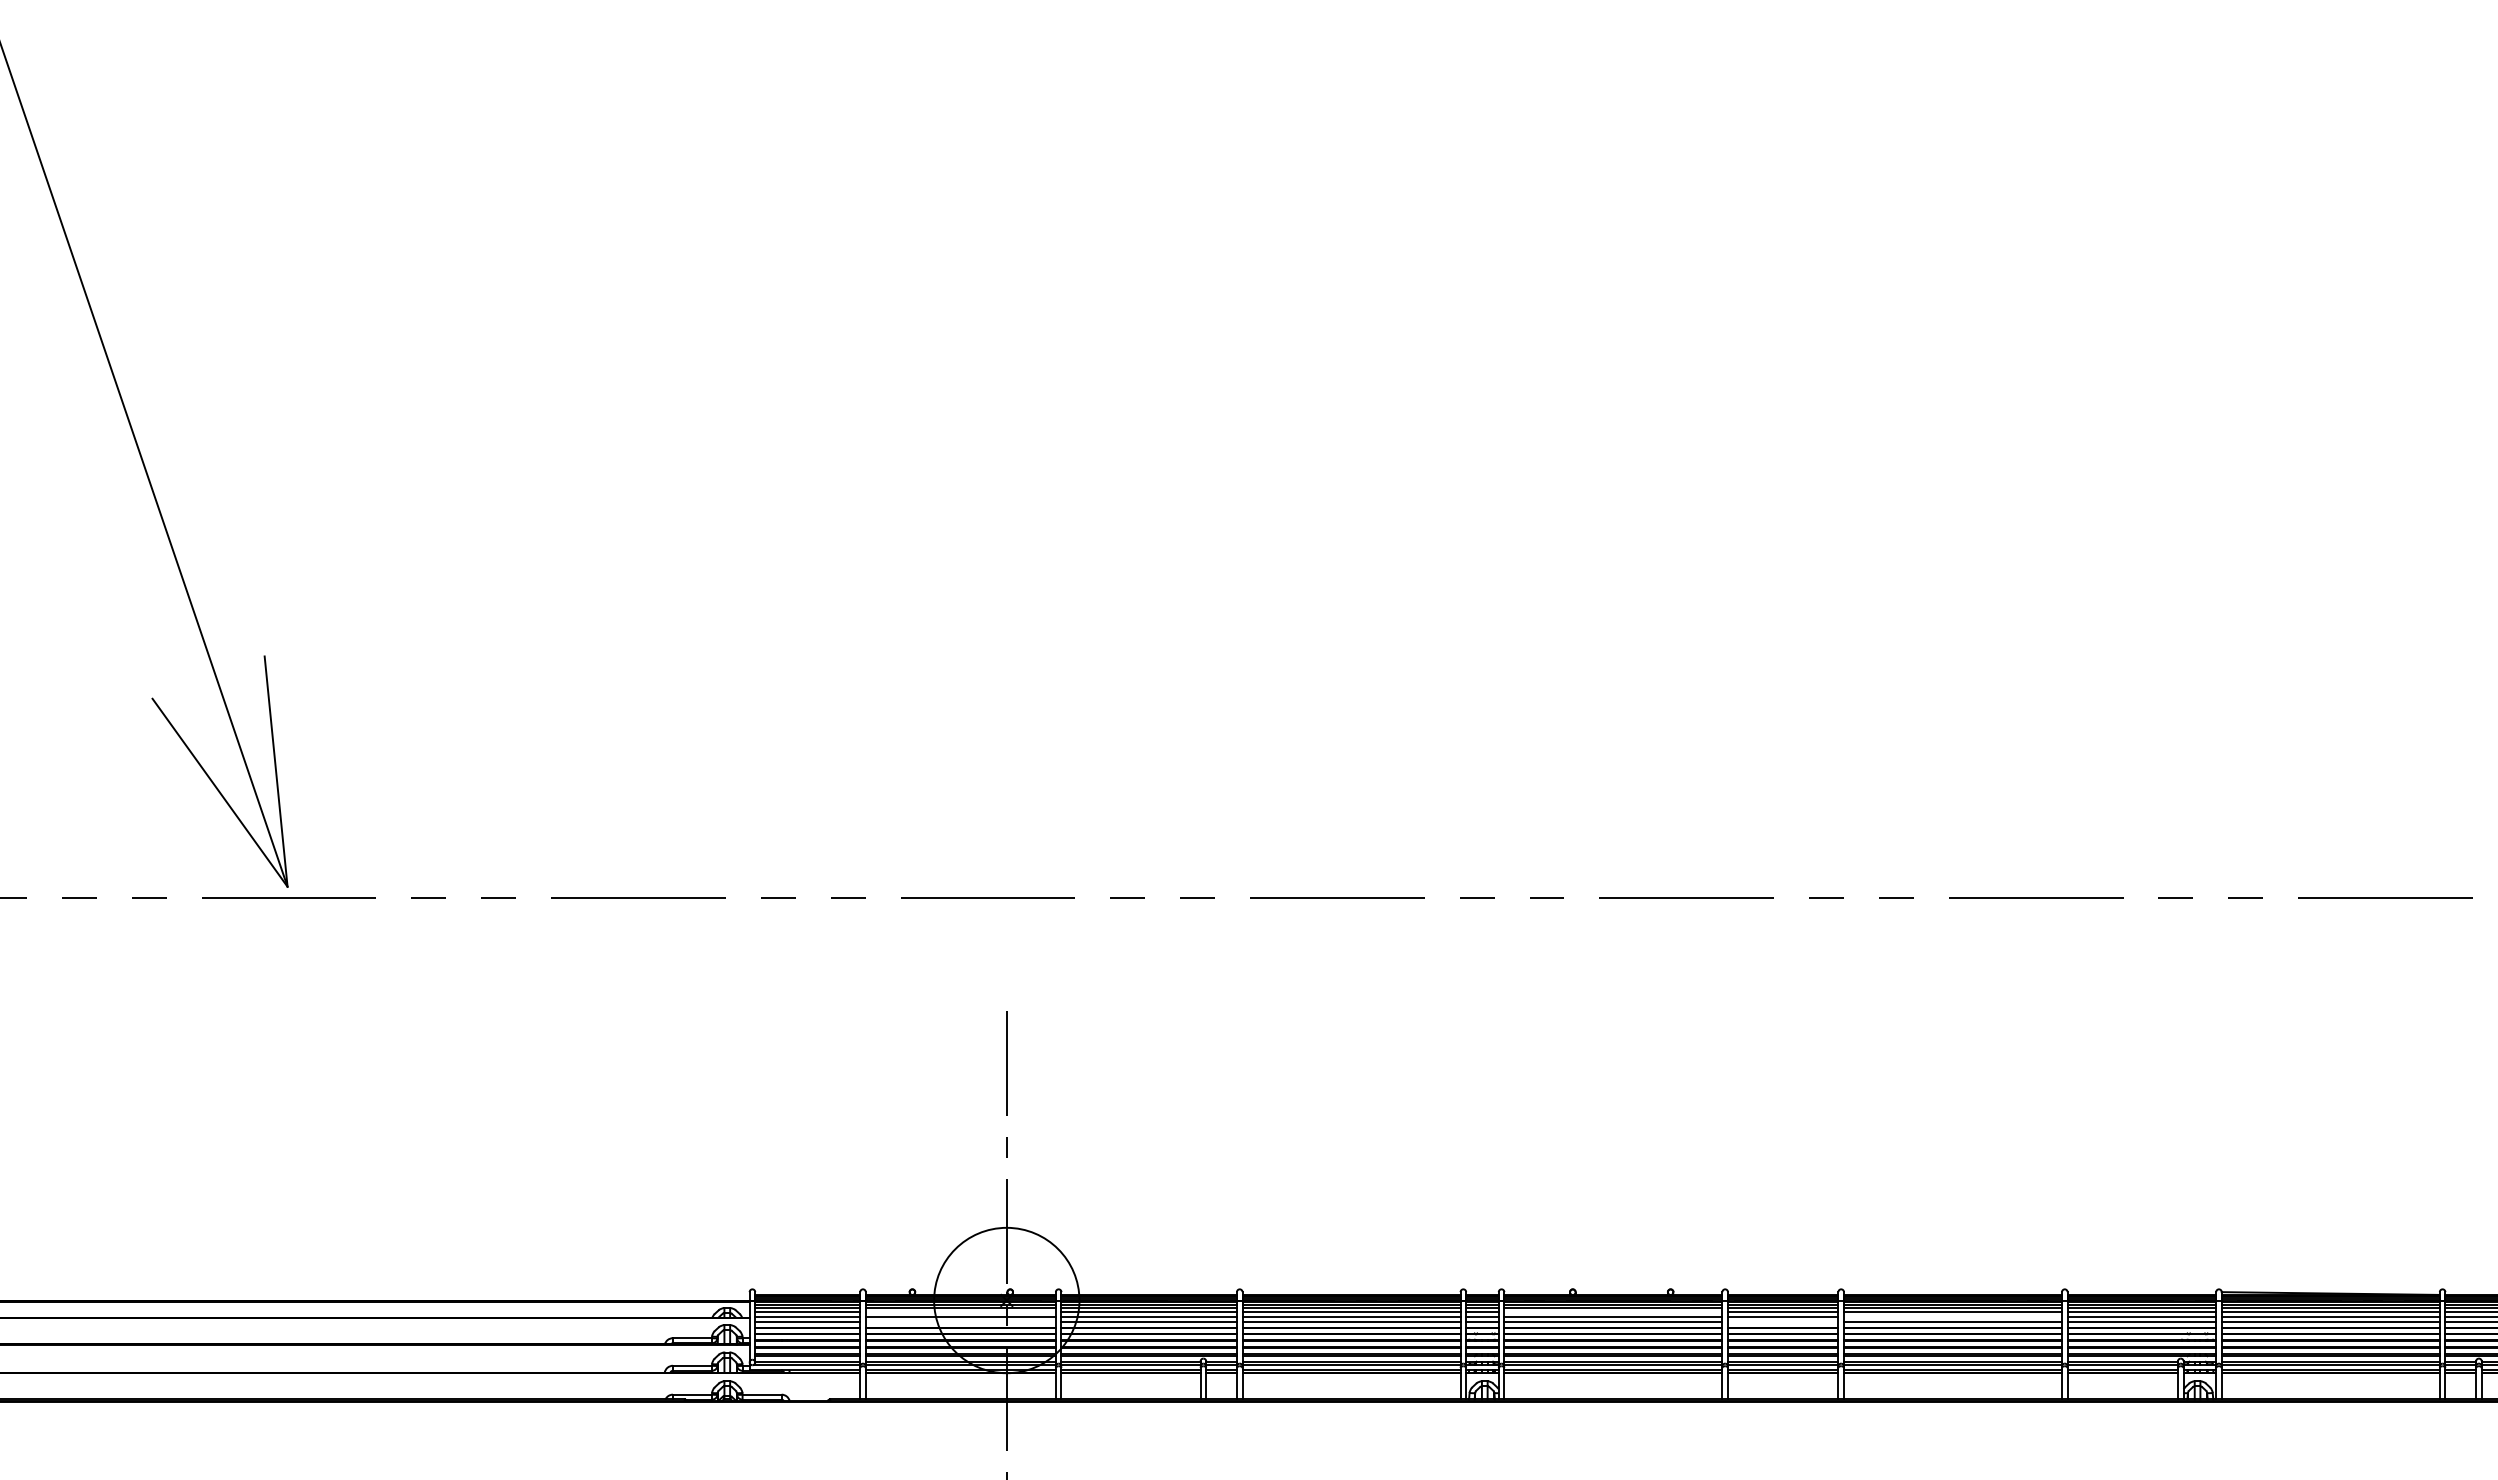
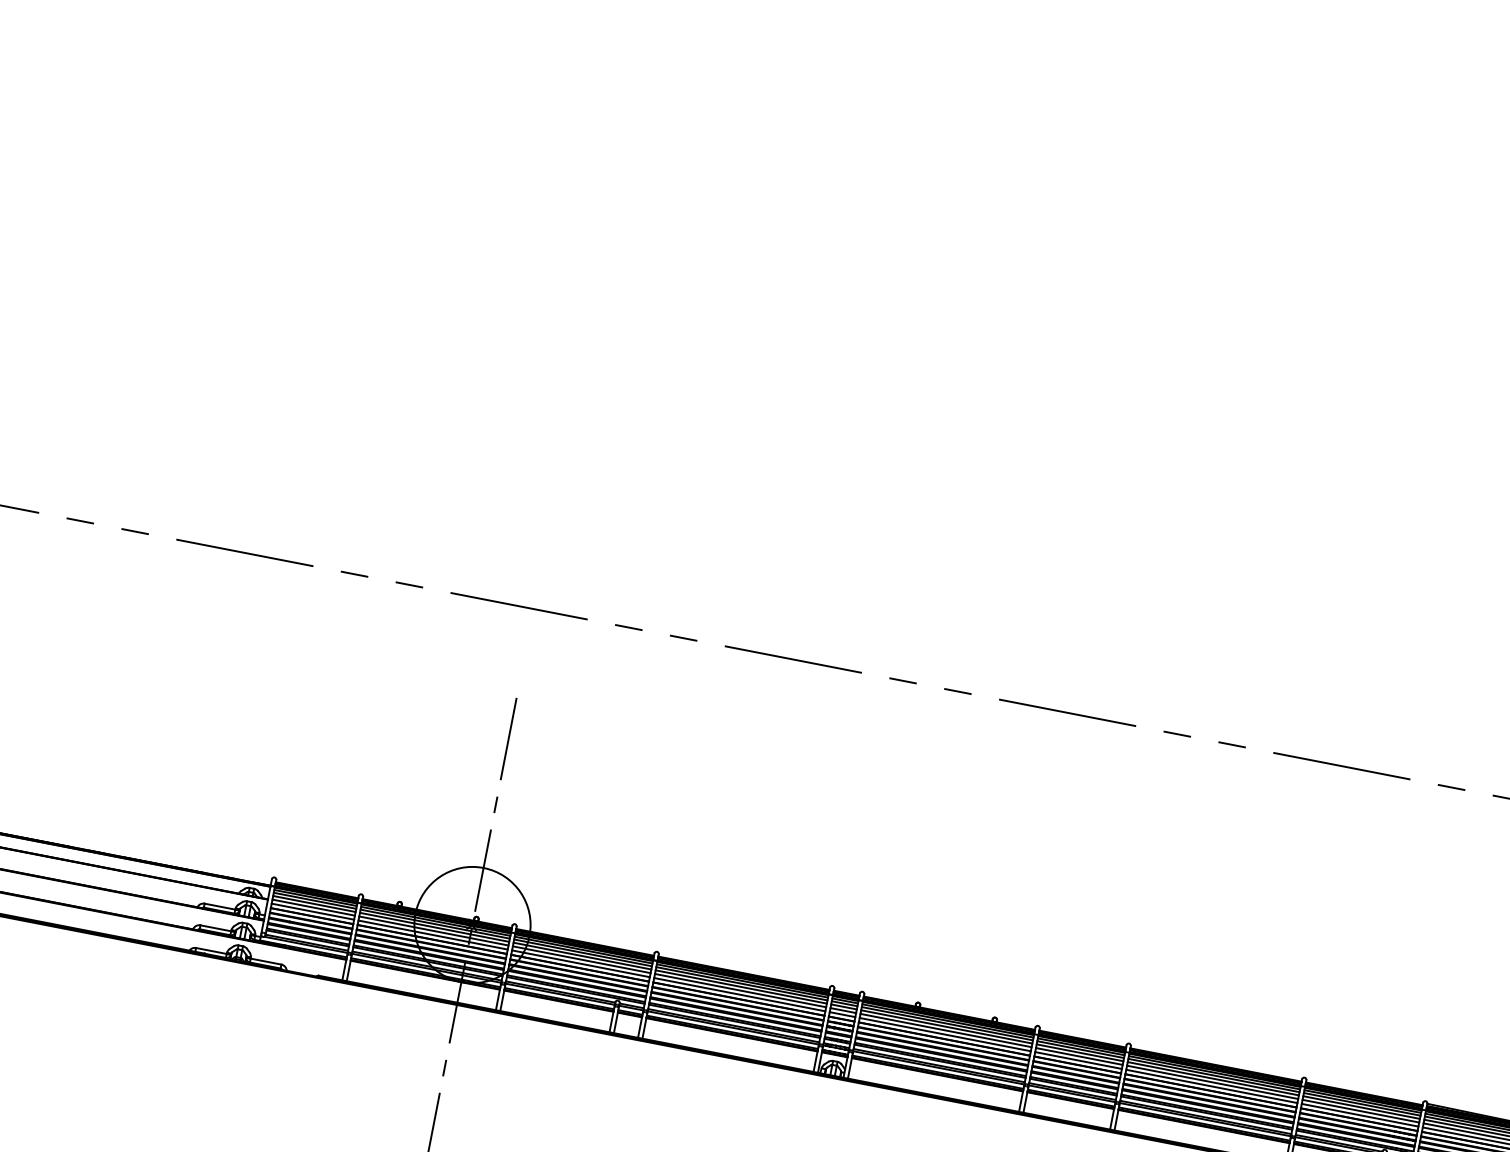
line: (960, 1312) -> (434, 927), added
line: (1613, 1312) -> (946, 1027), added
line: (1952, 1317) -> (1212, 1082), added
line: (960, 1322) -> (432, 935), added
line: (1782, 1322) -> (1077, 1060), added

